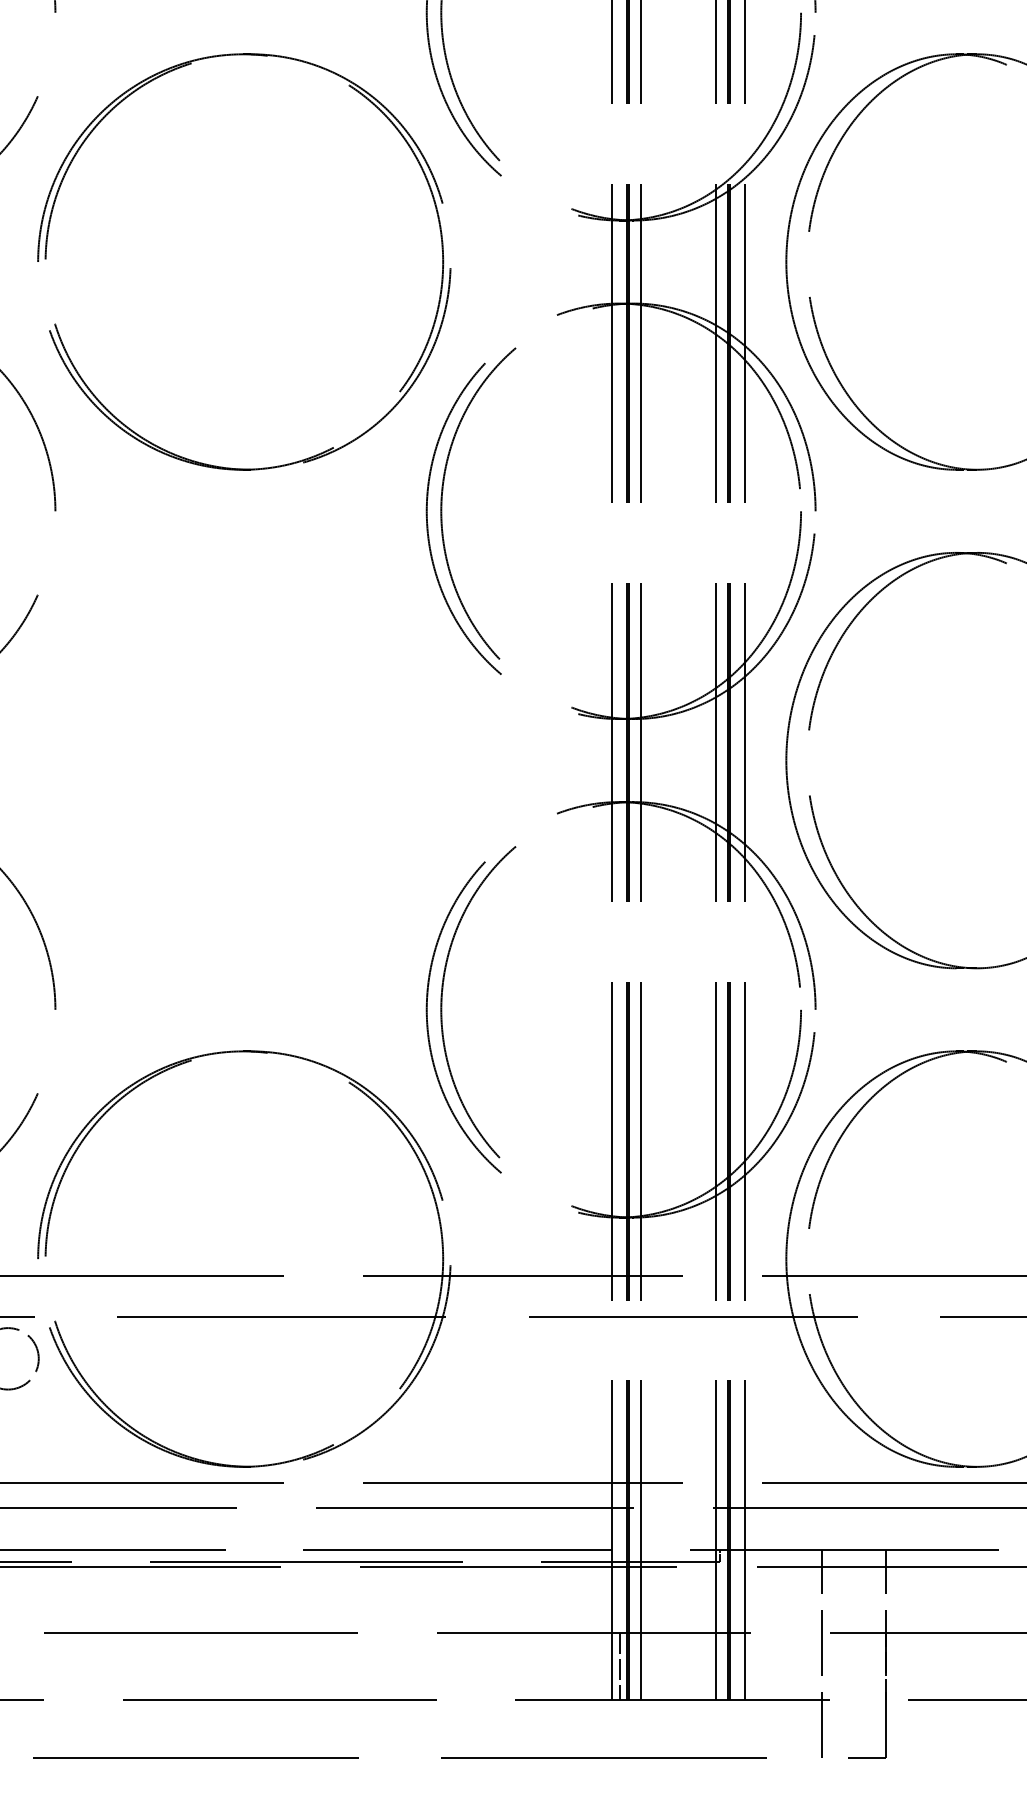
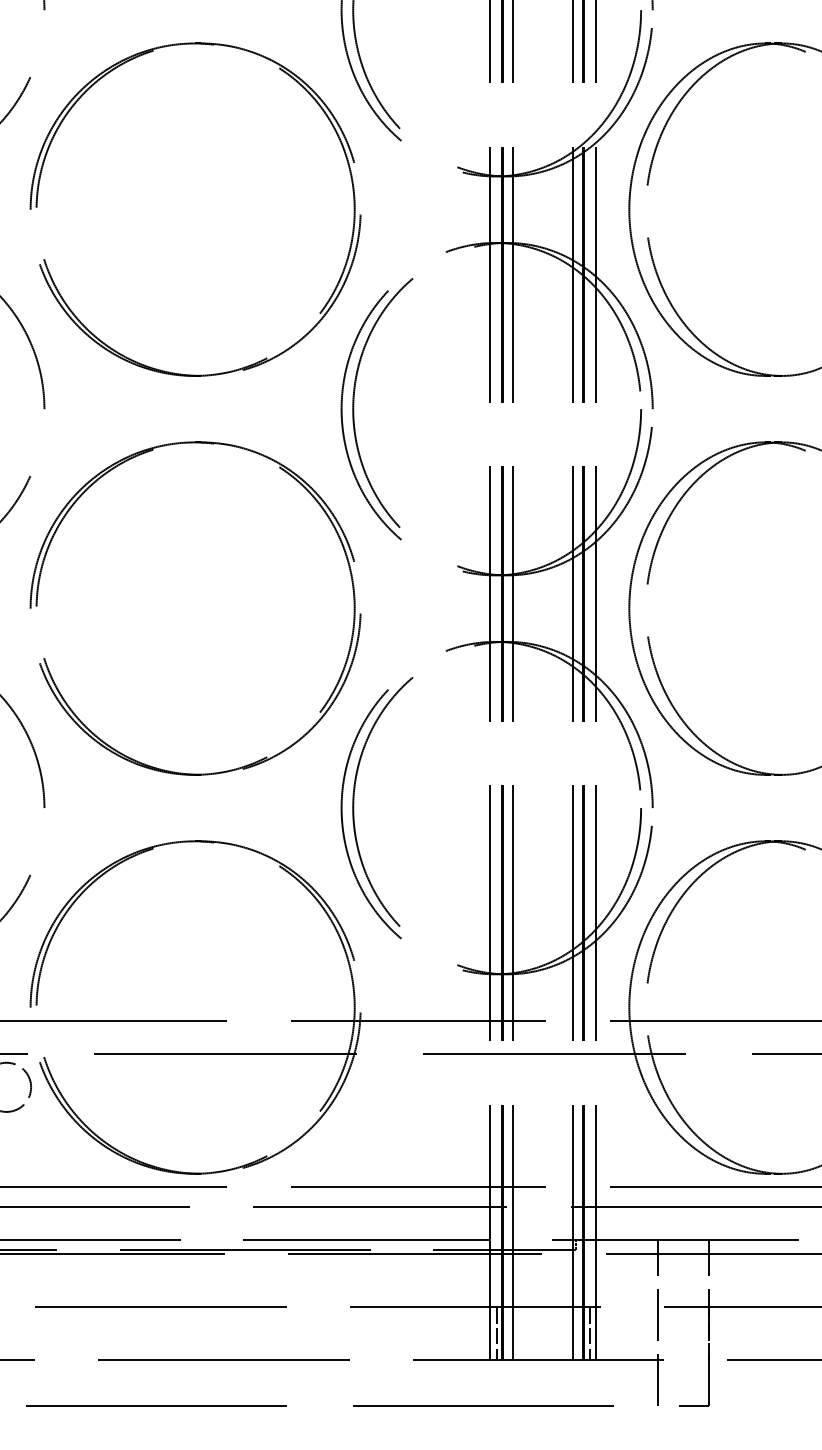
part: (47, 742) -> (38, 594), added
line: (736, 1665) -> (589, 1332), added

